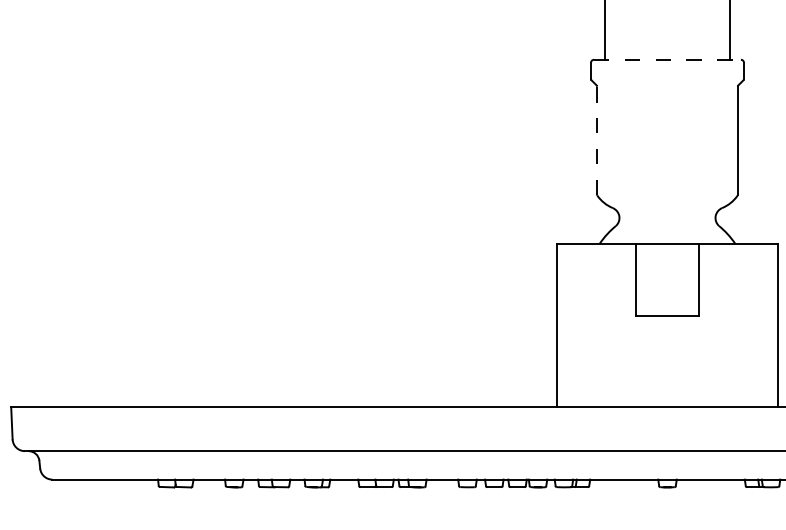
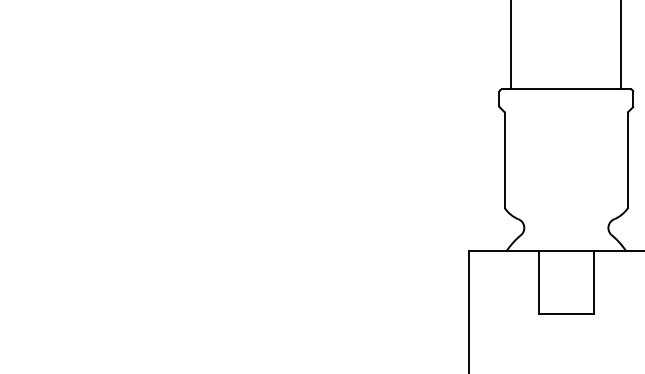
line: (668, 59) -> (567, 89), dashed -> solid
line: (597, 140) -> (505, 160), dashed -> solid

